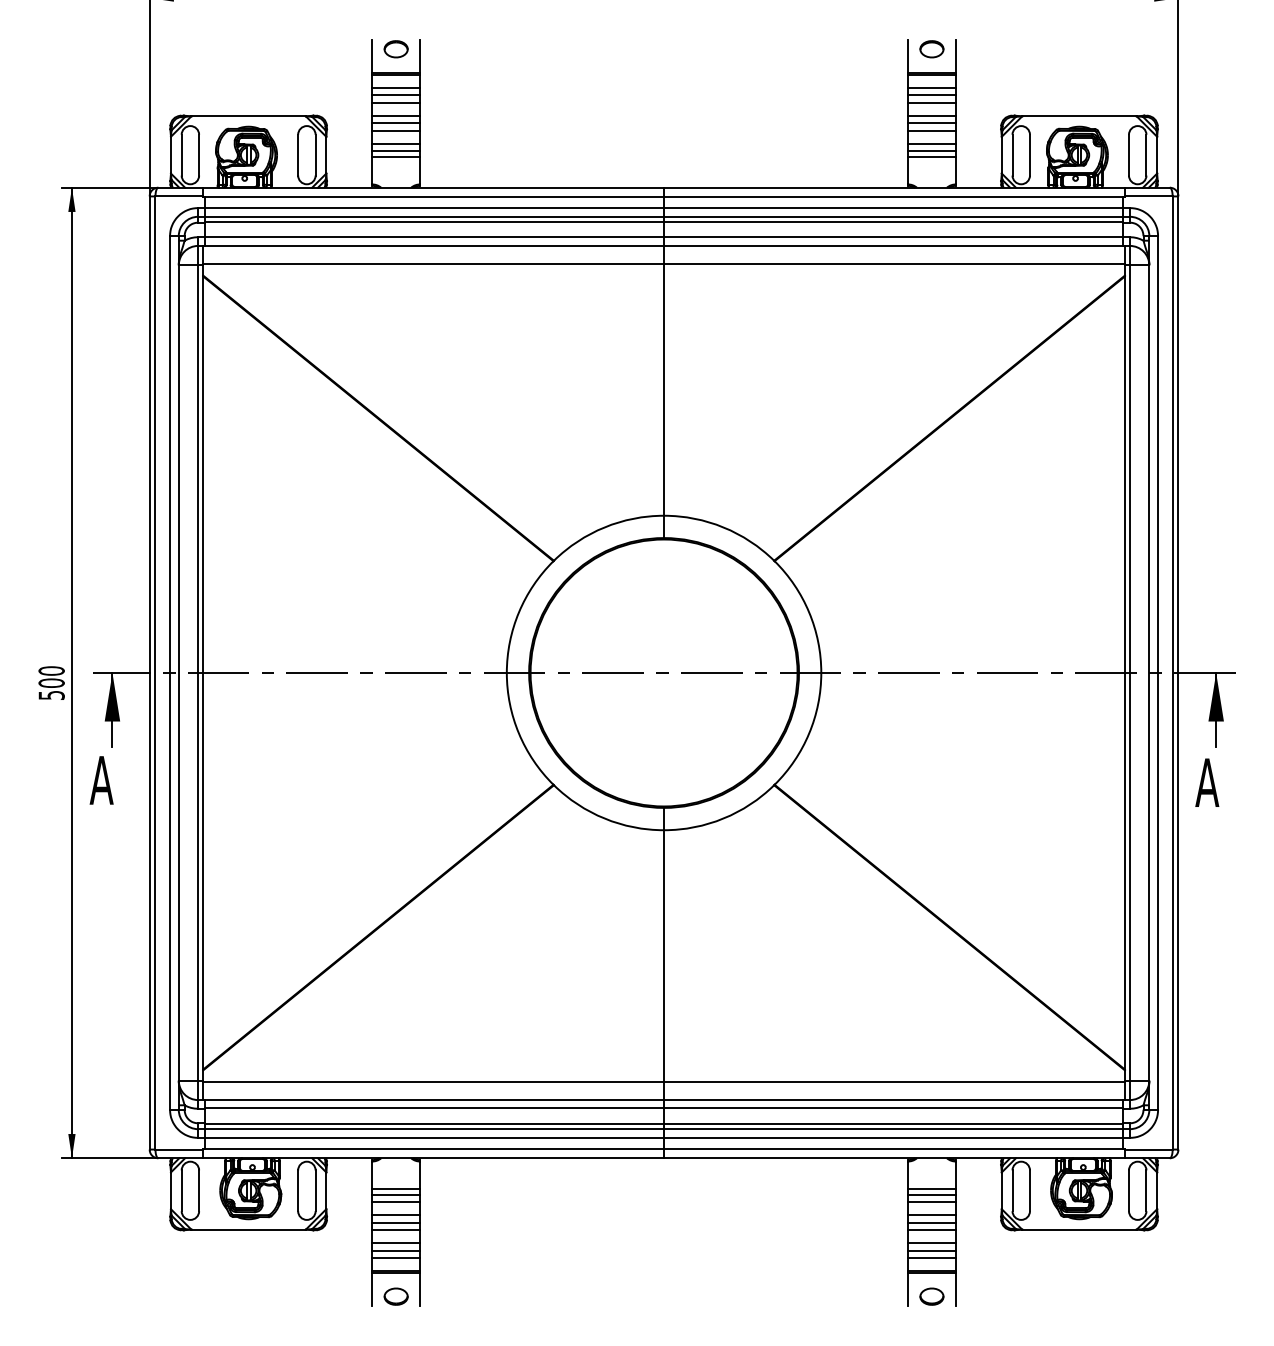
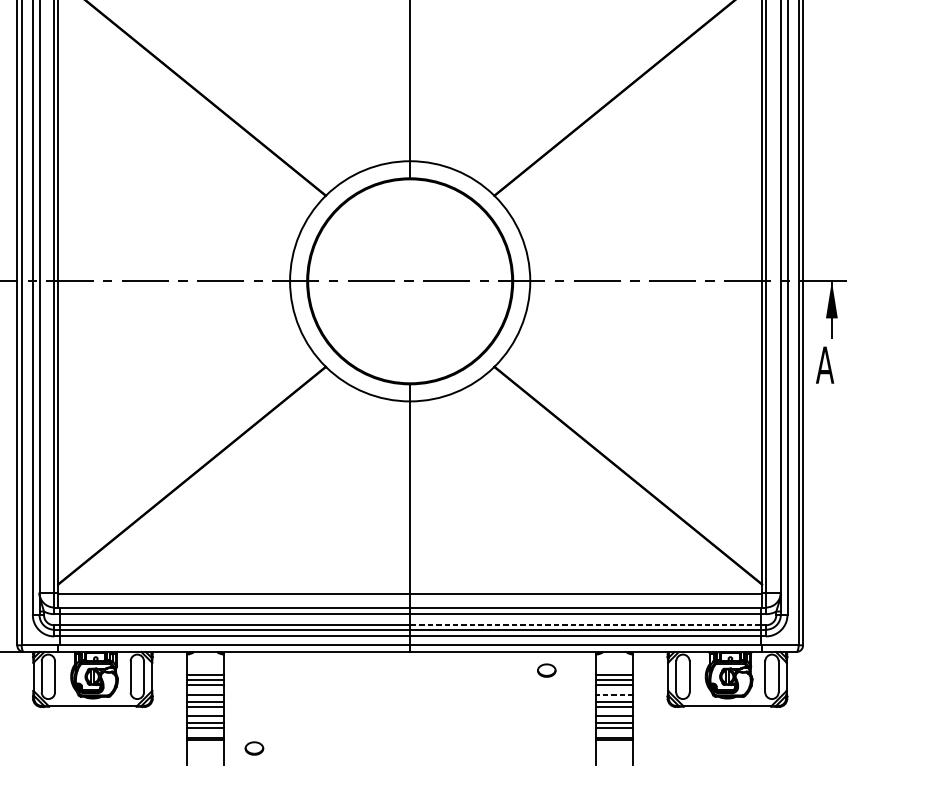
line: (893, 1123) -> (585, 625), solid -> dashed
line: (931, 1214) -> (614, 694), solid -> dashed
part: (395, 1296) -> (253, 748), moved
part: (931, 1296) -> (546, 670), moved

